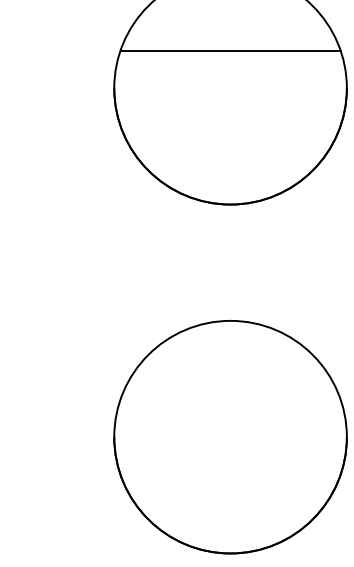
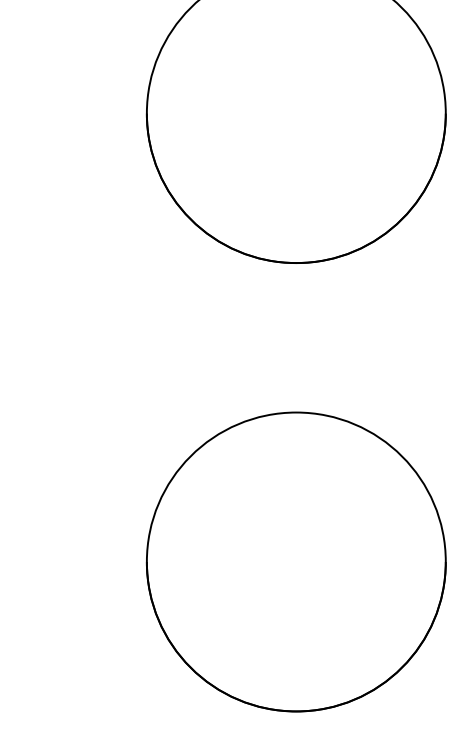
line: (230, 50) -> (296, 65), removed

